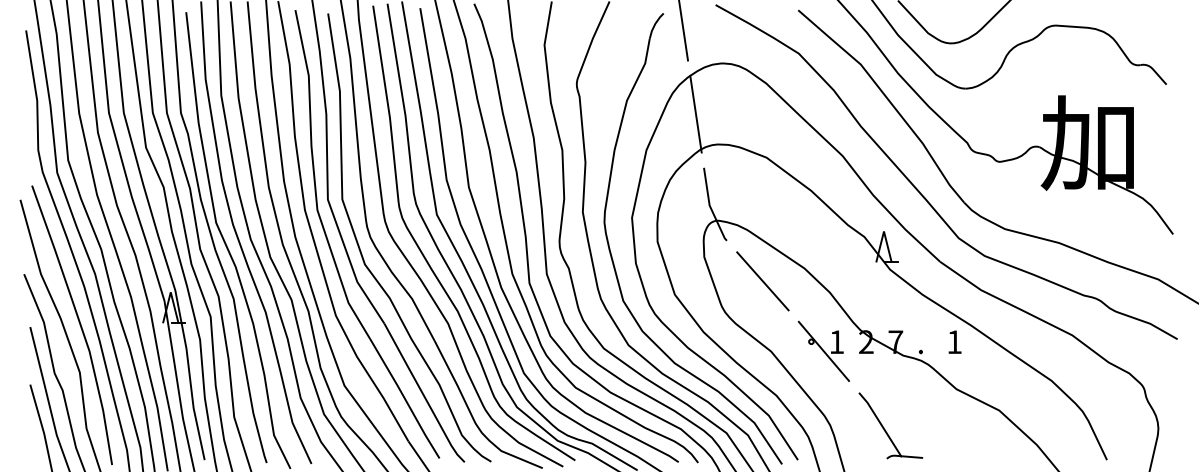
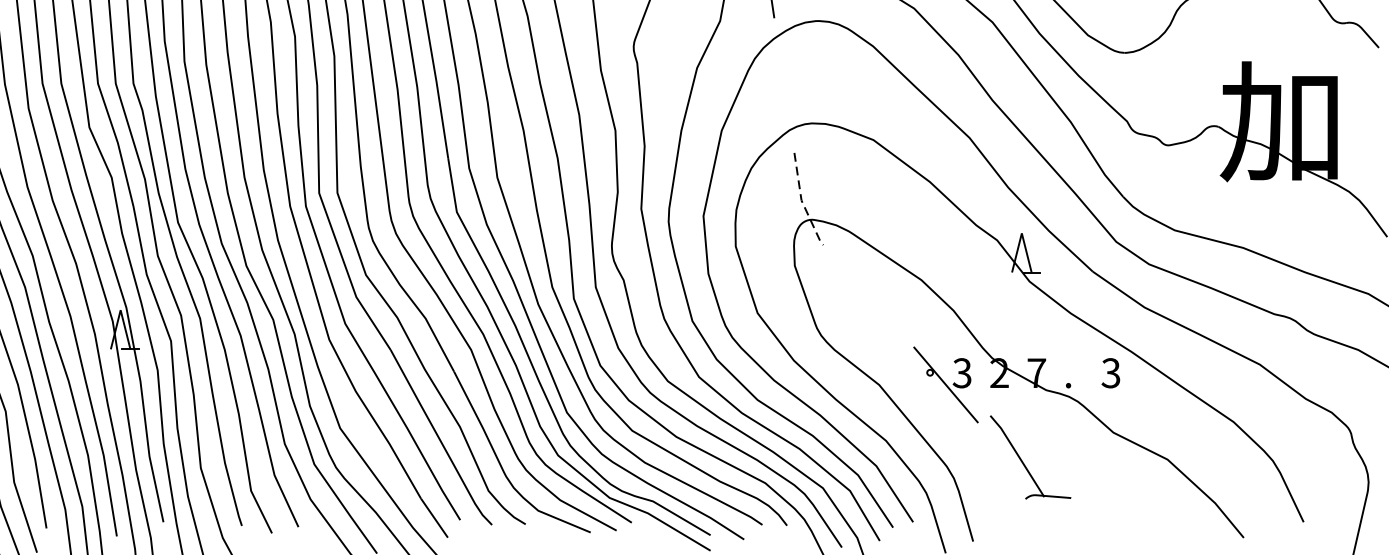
line: (695, 113) -> (783, 84), removed
line: (710, 206) -> (802, 201), solid -> dashed
line: (762, 281) -> (868, 296), removed
text: (836, 342) -> (961, 373), 1 -> 3
text: (954, 342) -> (1110, 373), 1 -> 3
part: (884, 427) -> (1022, 459), moved

